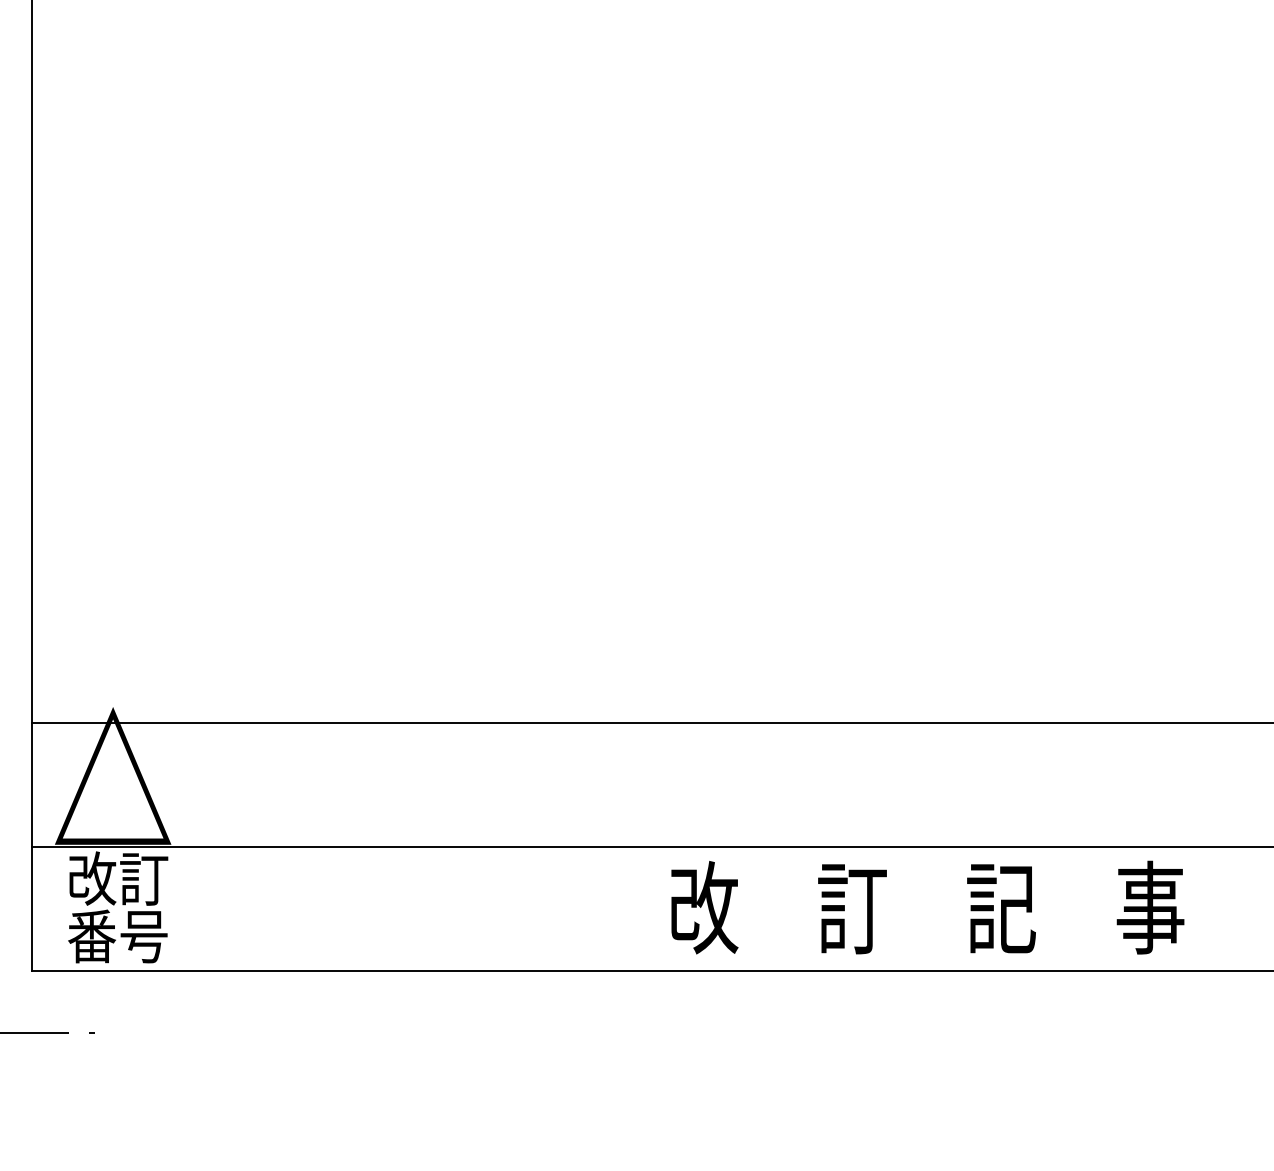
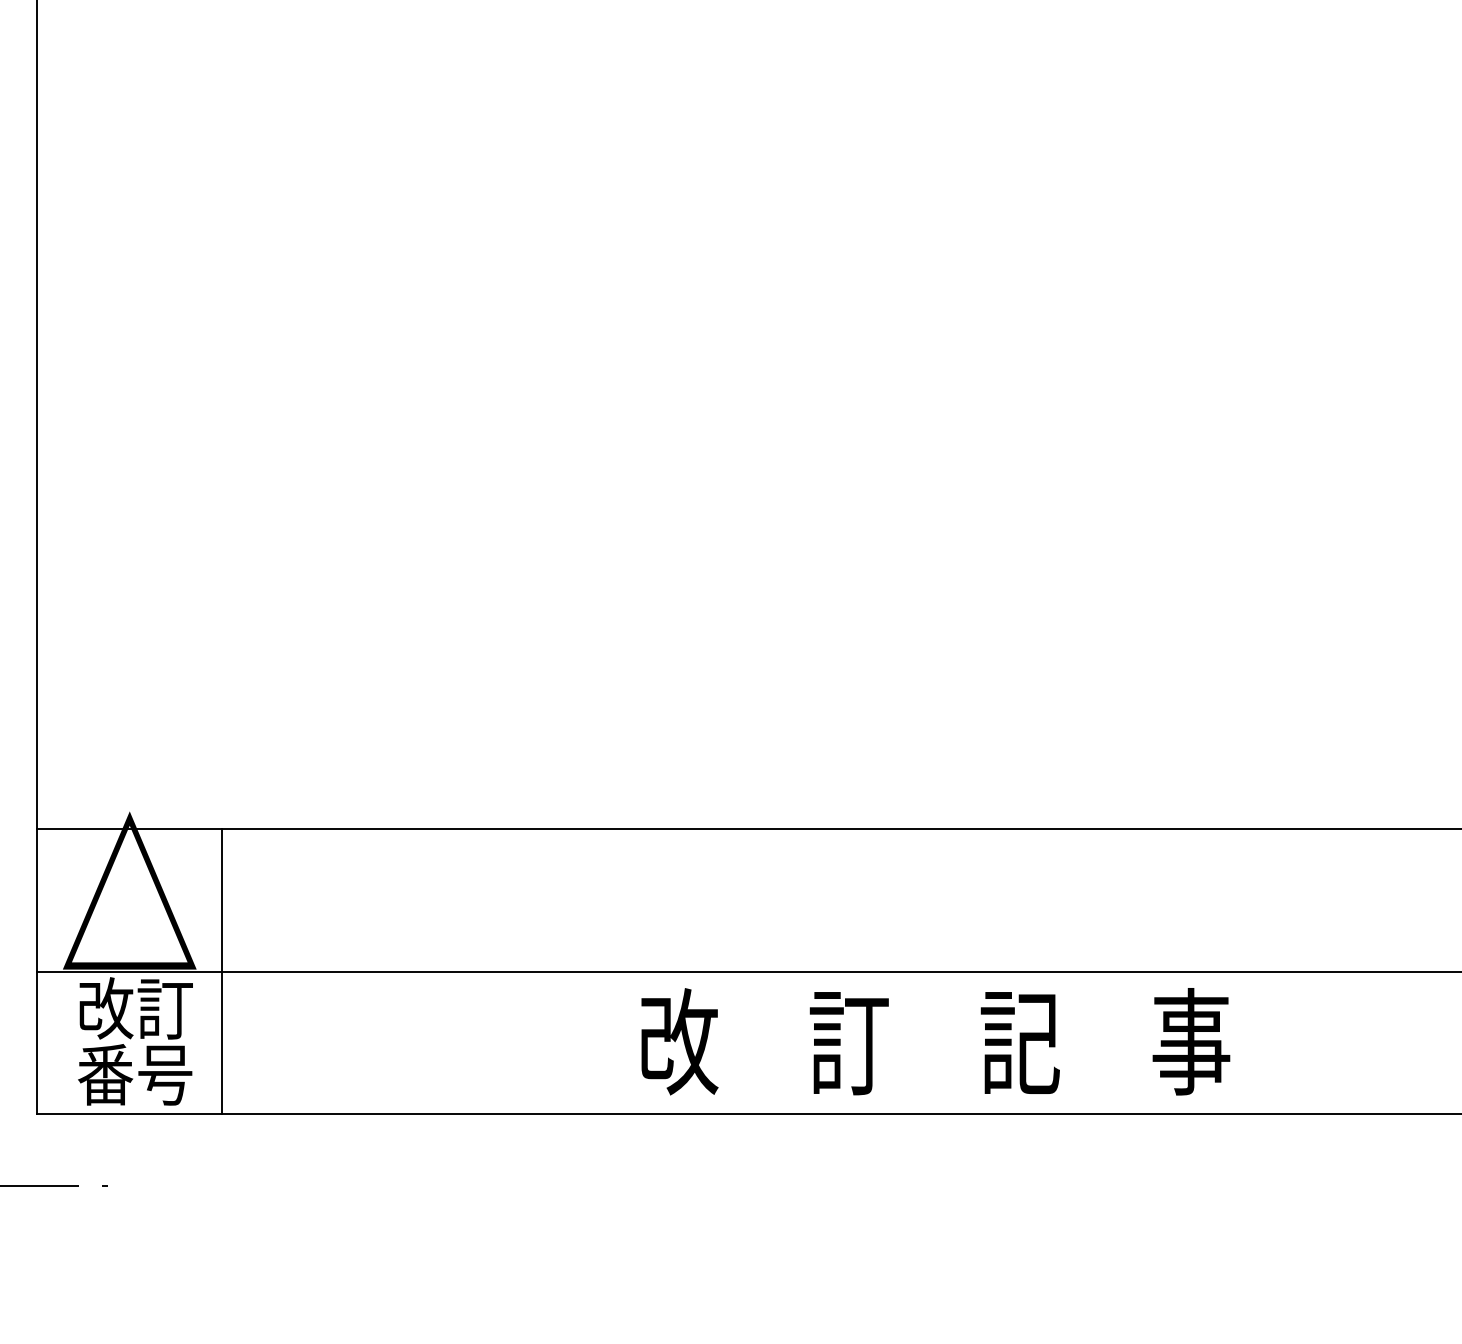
line: (193, 846) -> (222, 971), added
text: (927, 907) -> (935, 1041), moved

